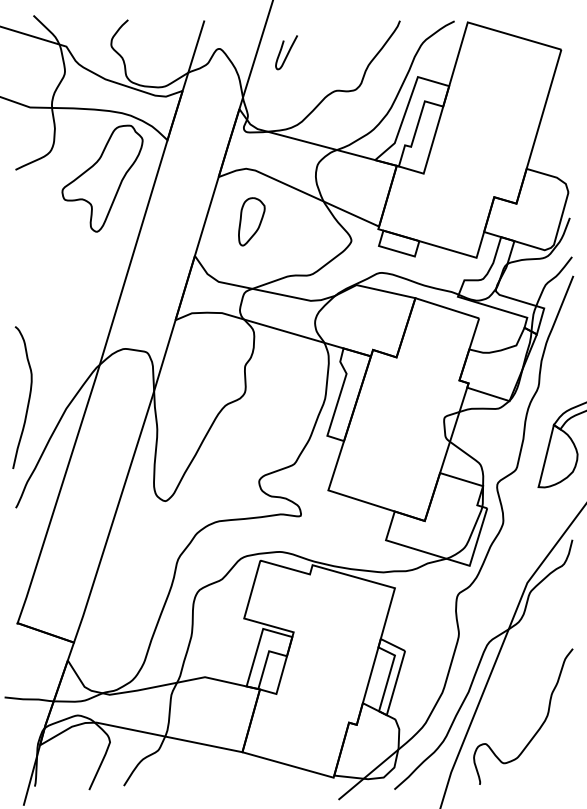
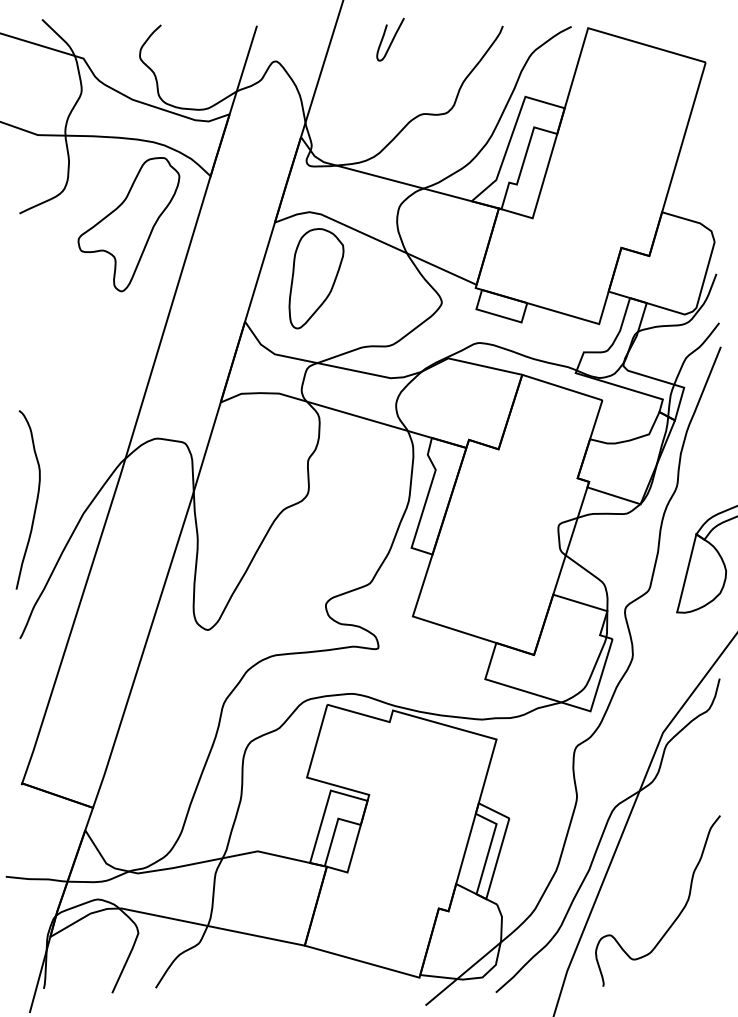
curve: (287, 52) -> (391, 39), moved
part: (251, 221) -> (316, 278), size x1.67

